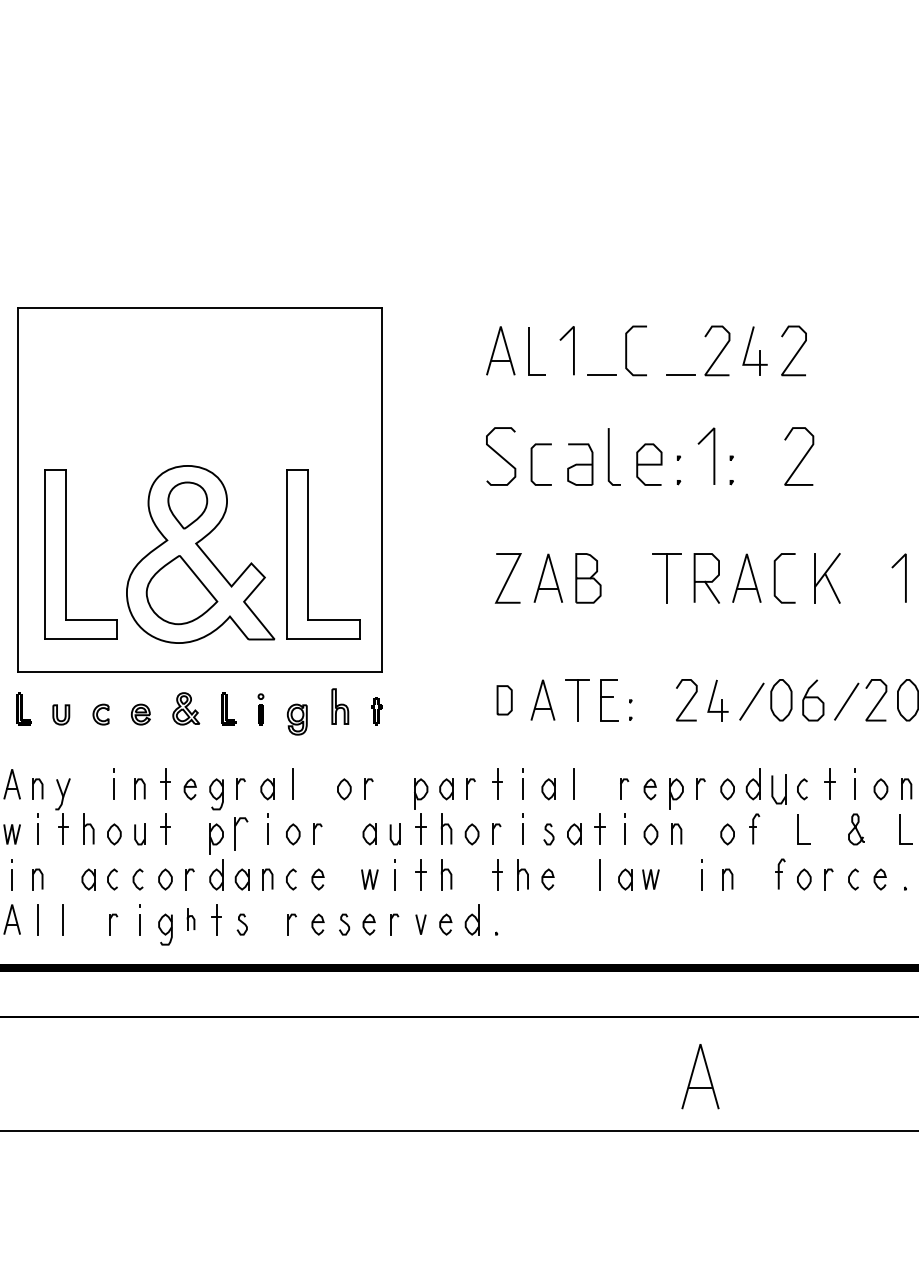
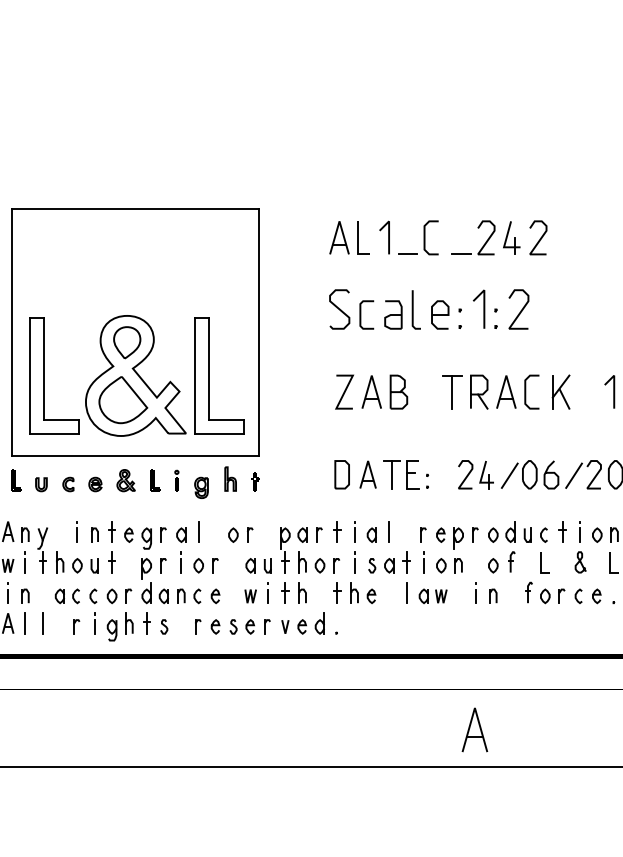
curve: (801, 457) -> (520, 310), moved
part: (503, 699) -> (341, 474), size x1.43
part: (778, 788) -> (527, 534), size x0.71
part: (241, 834) -> (163, 565), size x0.62
part: (191, 919) -> (129, 623), size x1.43

